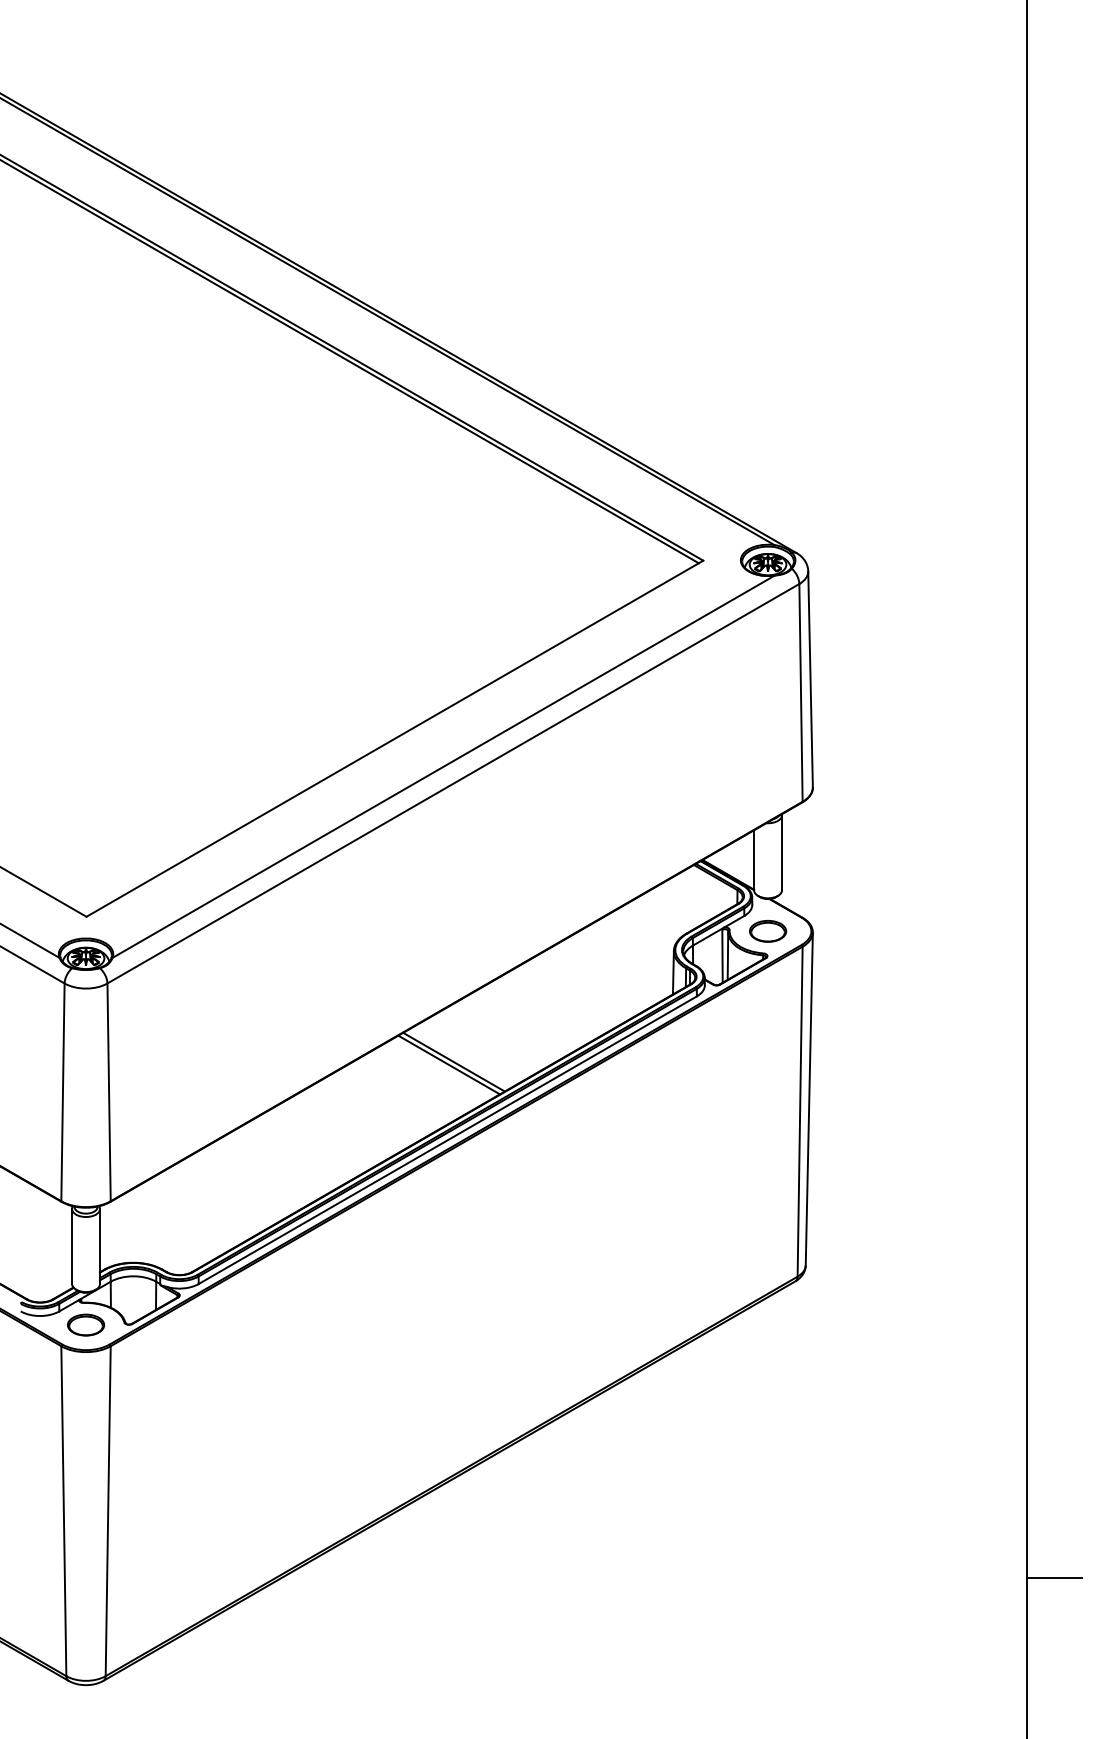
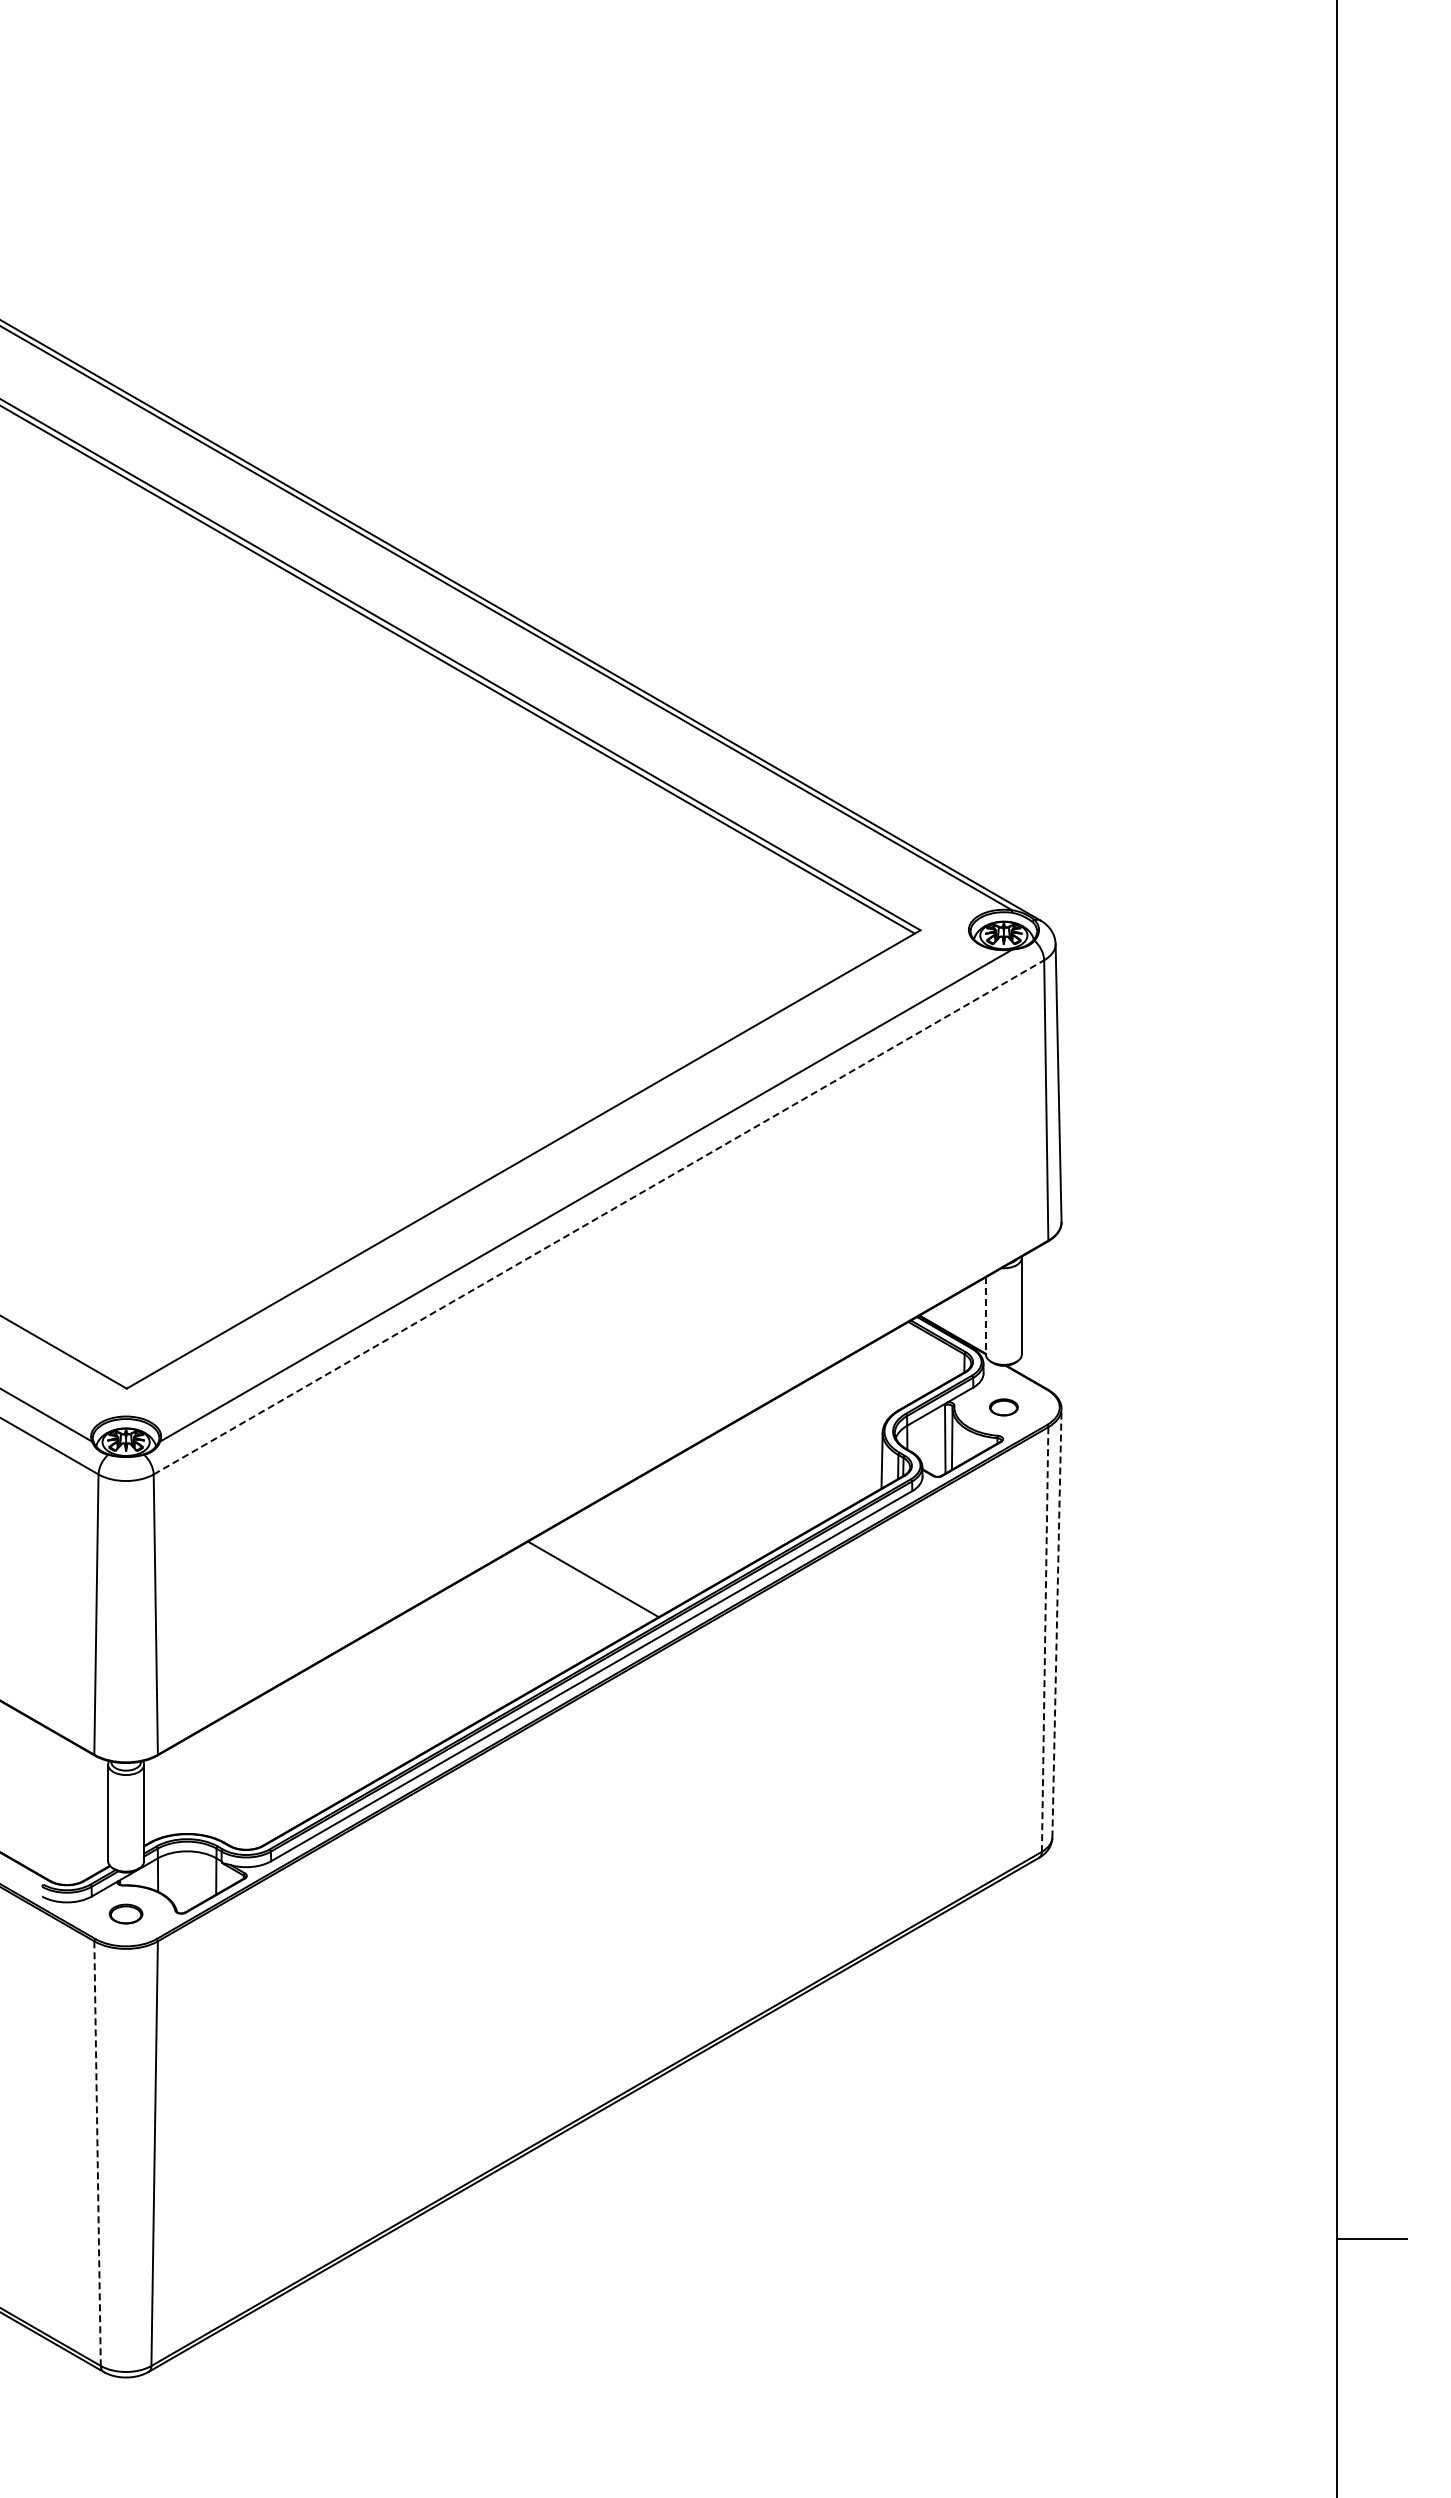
line: (453, 783) -> (599, 1217), solid -> dashed
line: (753, 859) -> (985, 1315), solid -> dashed
part: (767, 931) -> (1003, 1407), size x0.6
line: (453, 1061) -> (599, 1575), removed
line: (808, 1098) -> (1056, 1622), solid -> dashed
line: (800, 1112) -> (1045, 1640), solid -> dashed
part: (85, 1324) -> (125, 1913), size x0.7
line: (63, 1511) -> (97, 2154), solid -> dashed

